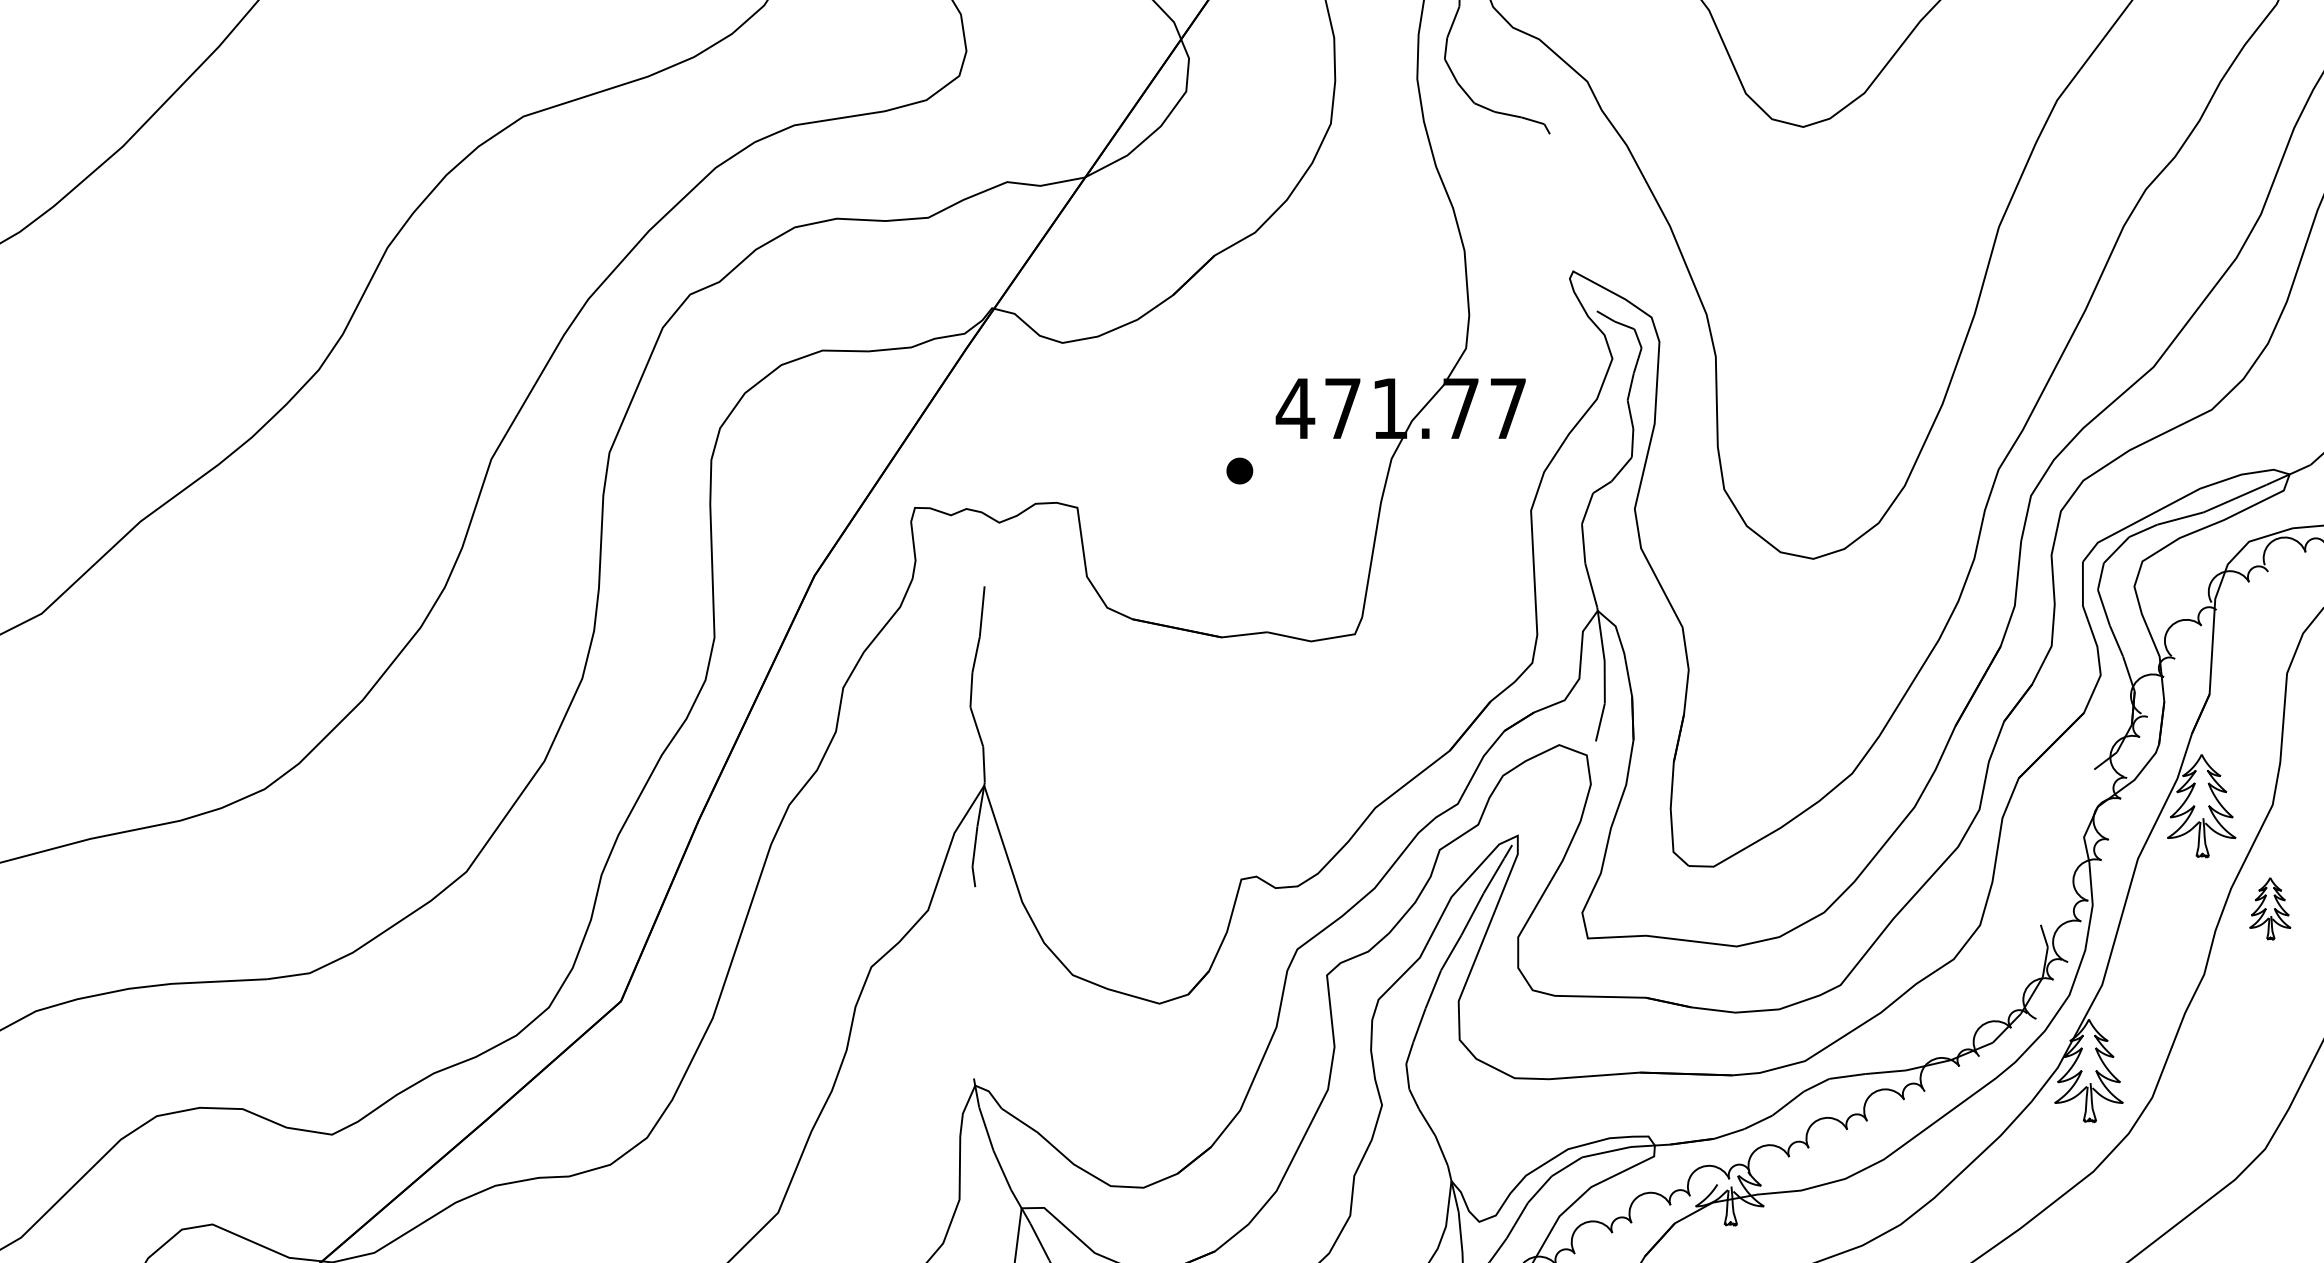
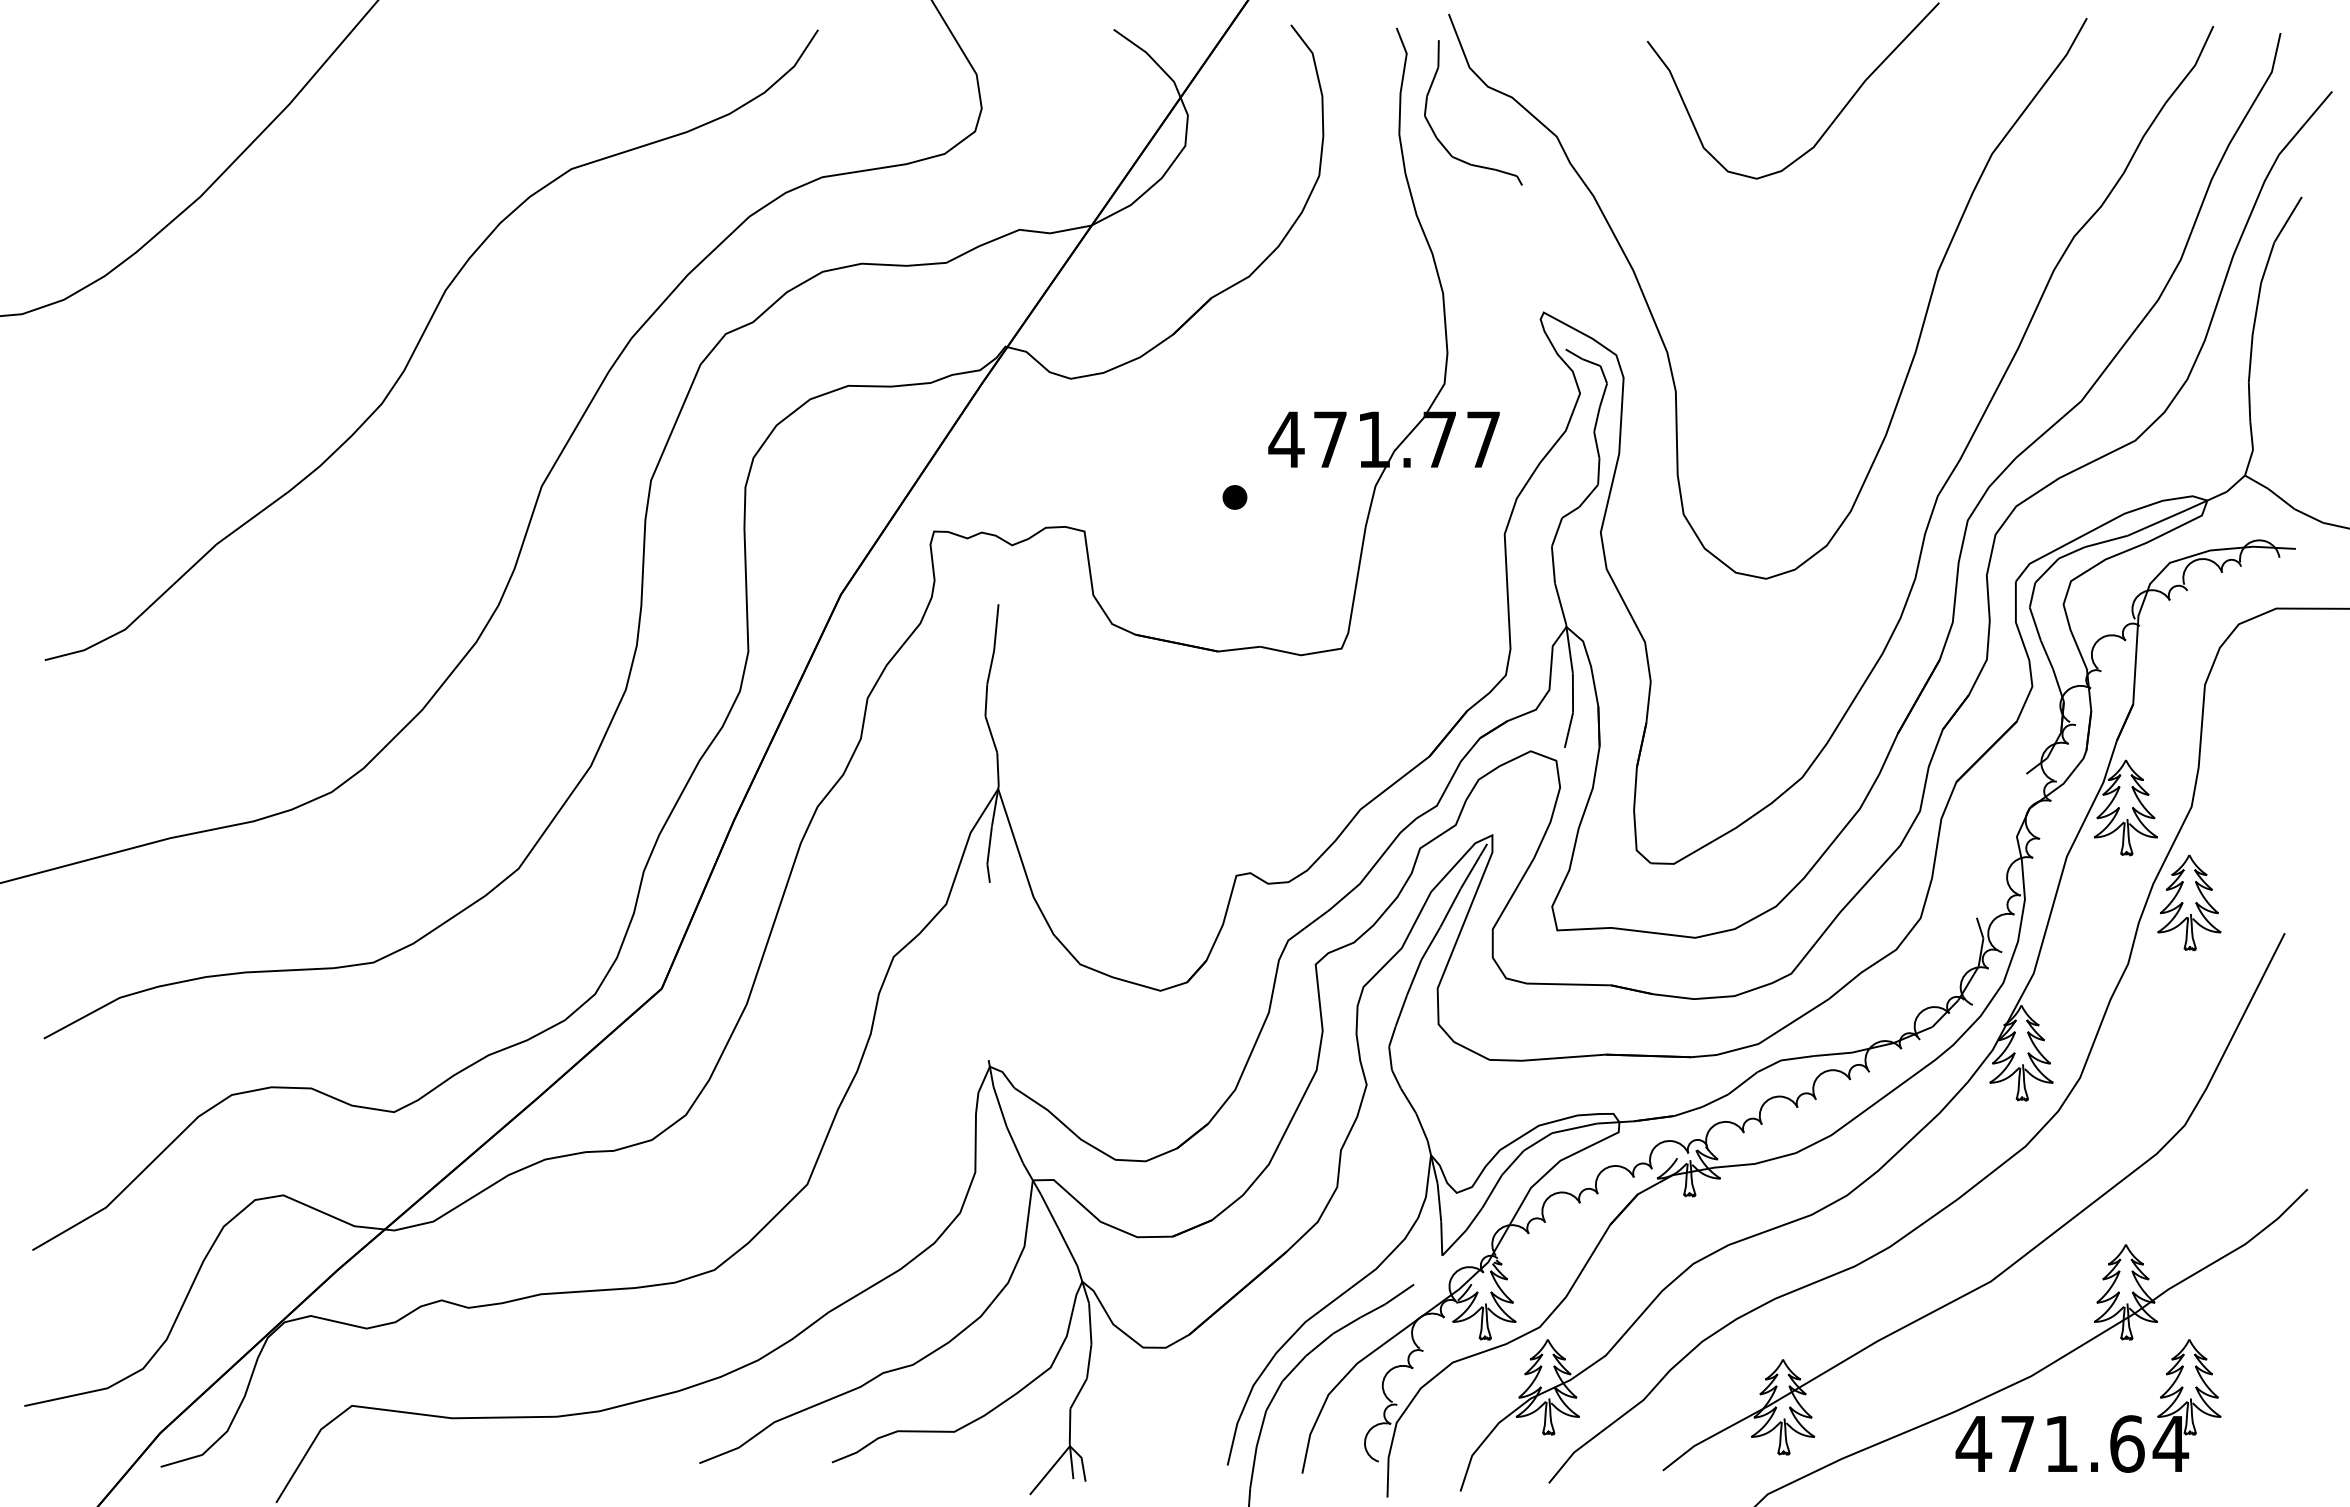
part: (2270, 908) -> (2189, 902), size x1.67

